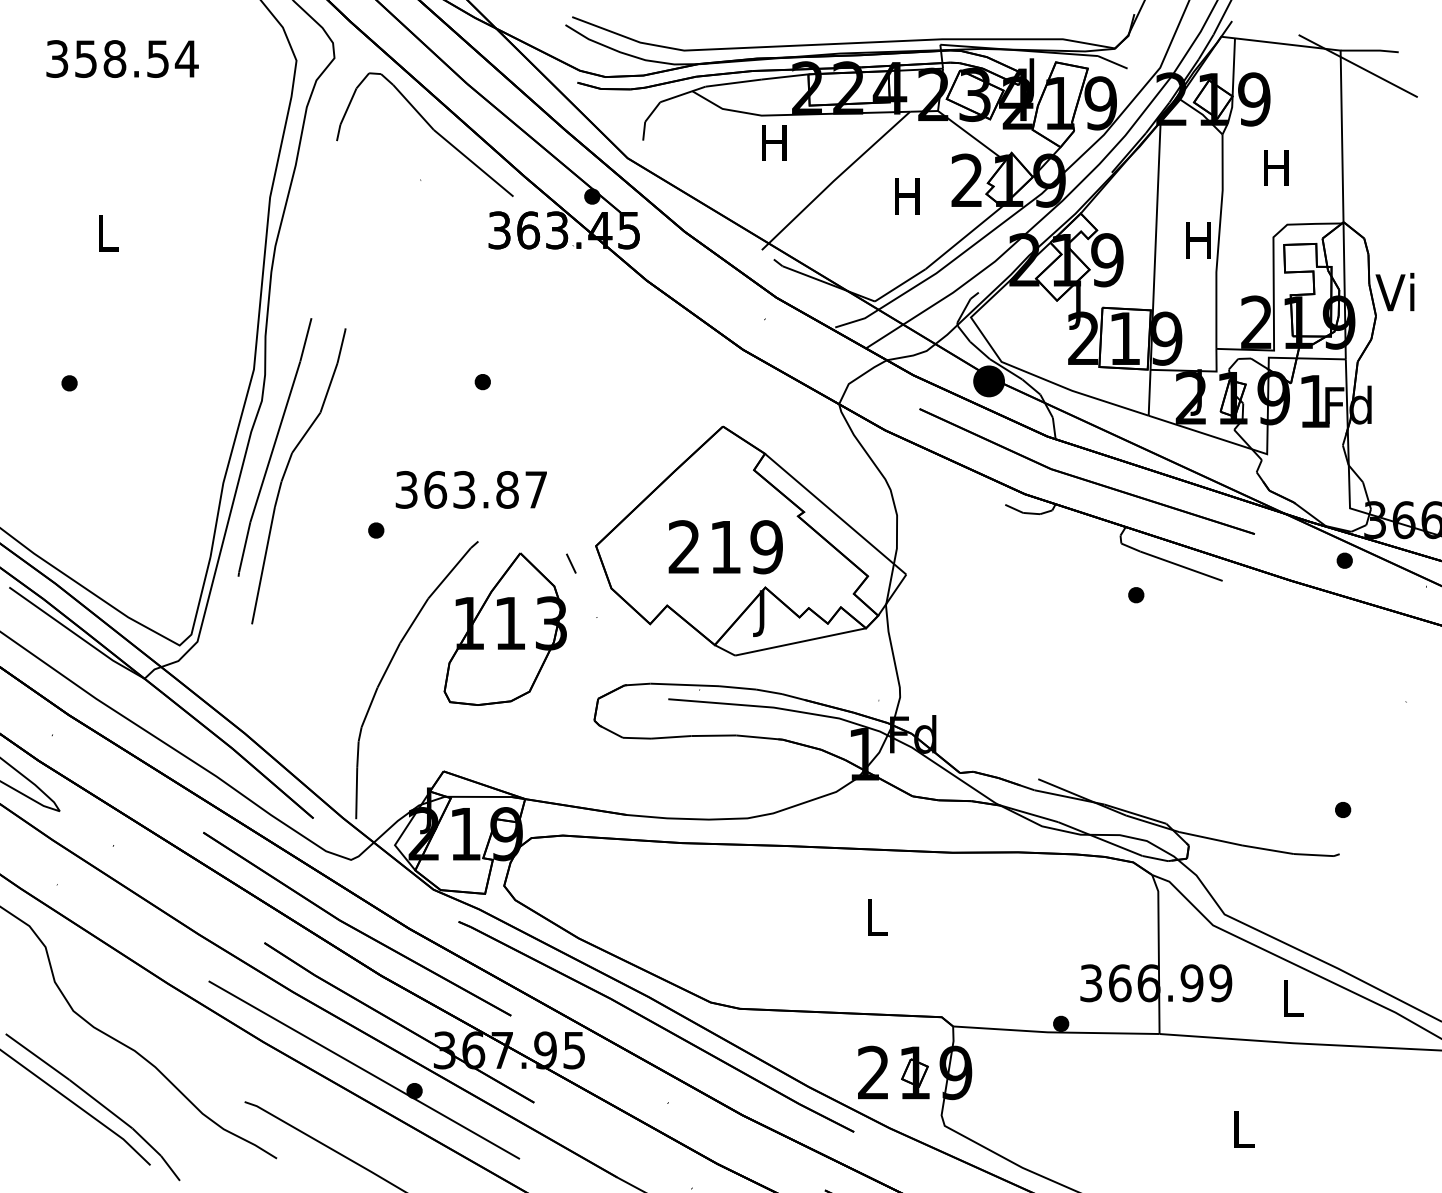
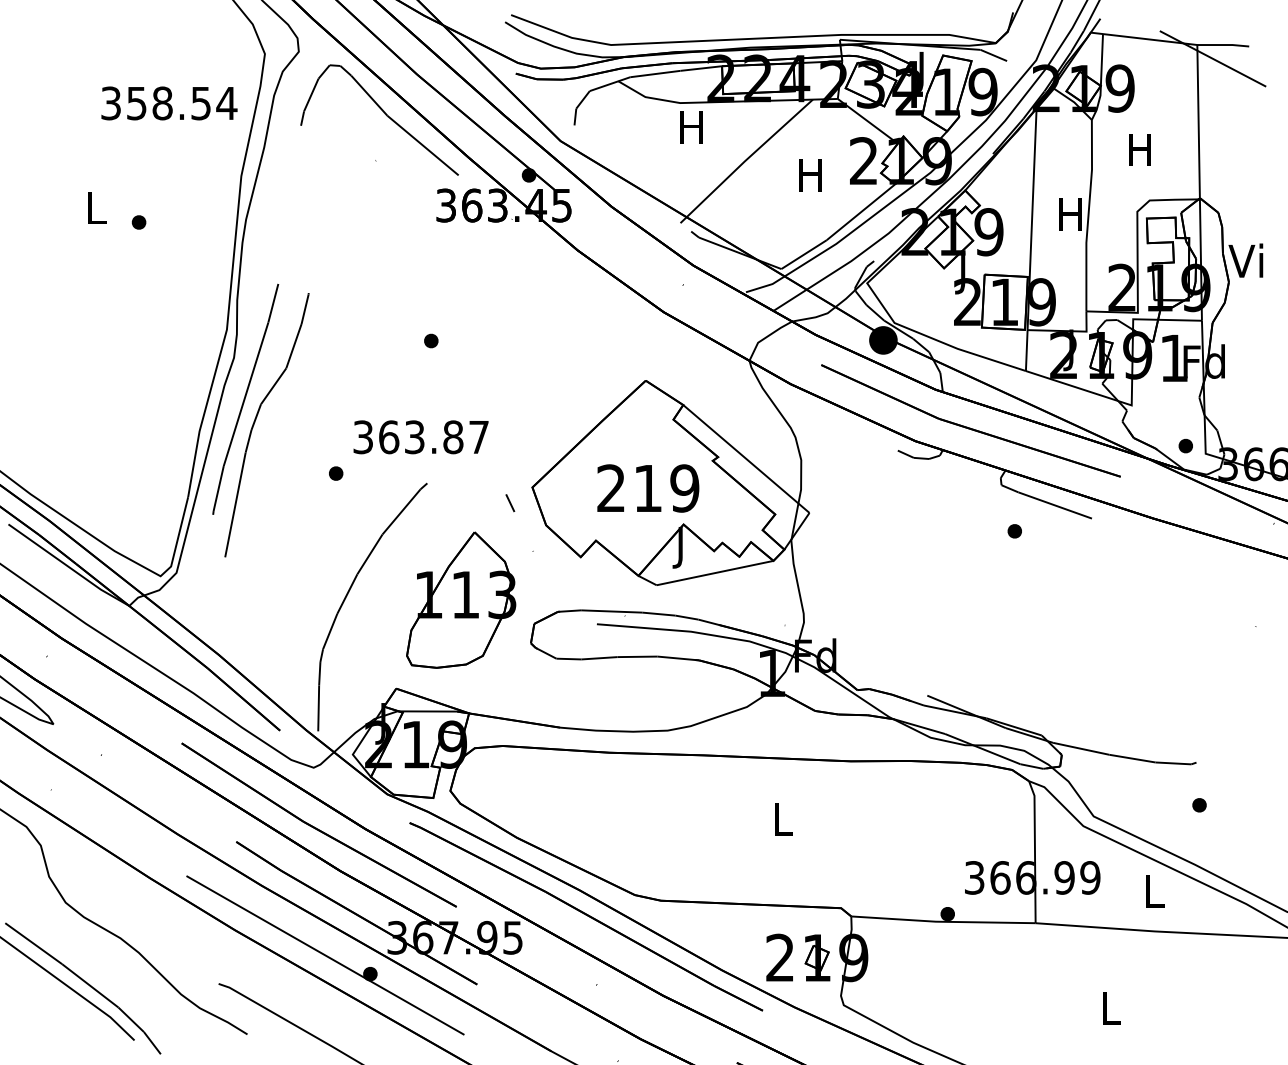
text: (122, 58) -> (169, 102), moved
part: (69, 383) -> (139, 222), moved
part: (1344, 560) -> (1185, 445), moved
part: (504, 628) -> (460, 599), moved
part: (1343, 809) -> (1199, 804), moved

